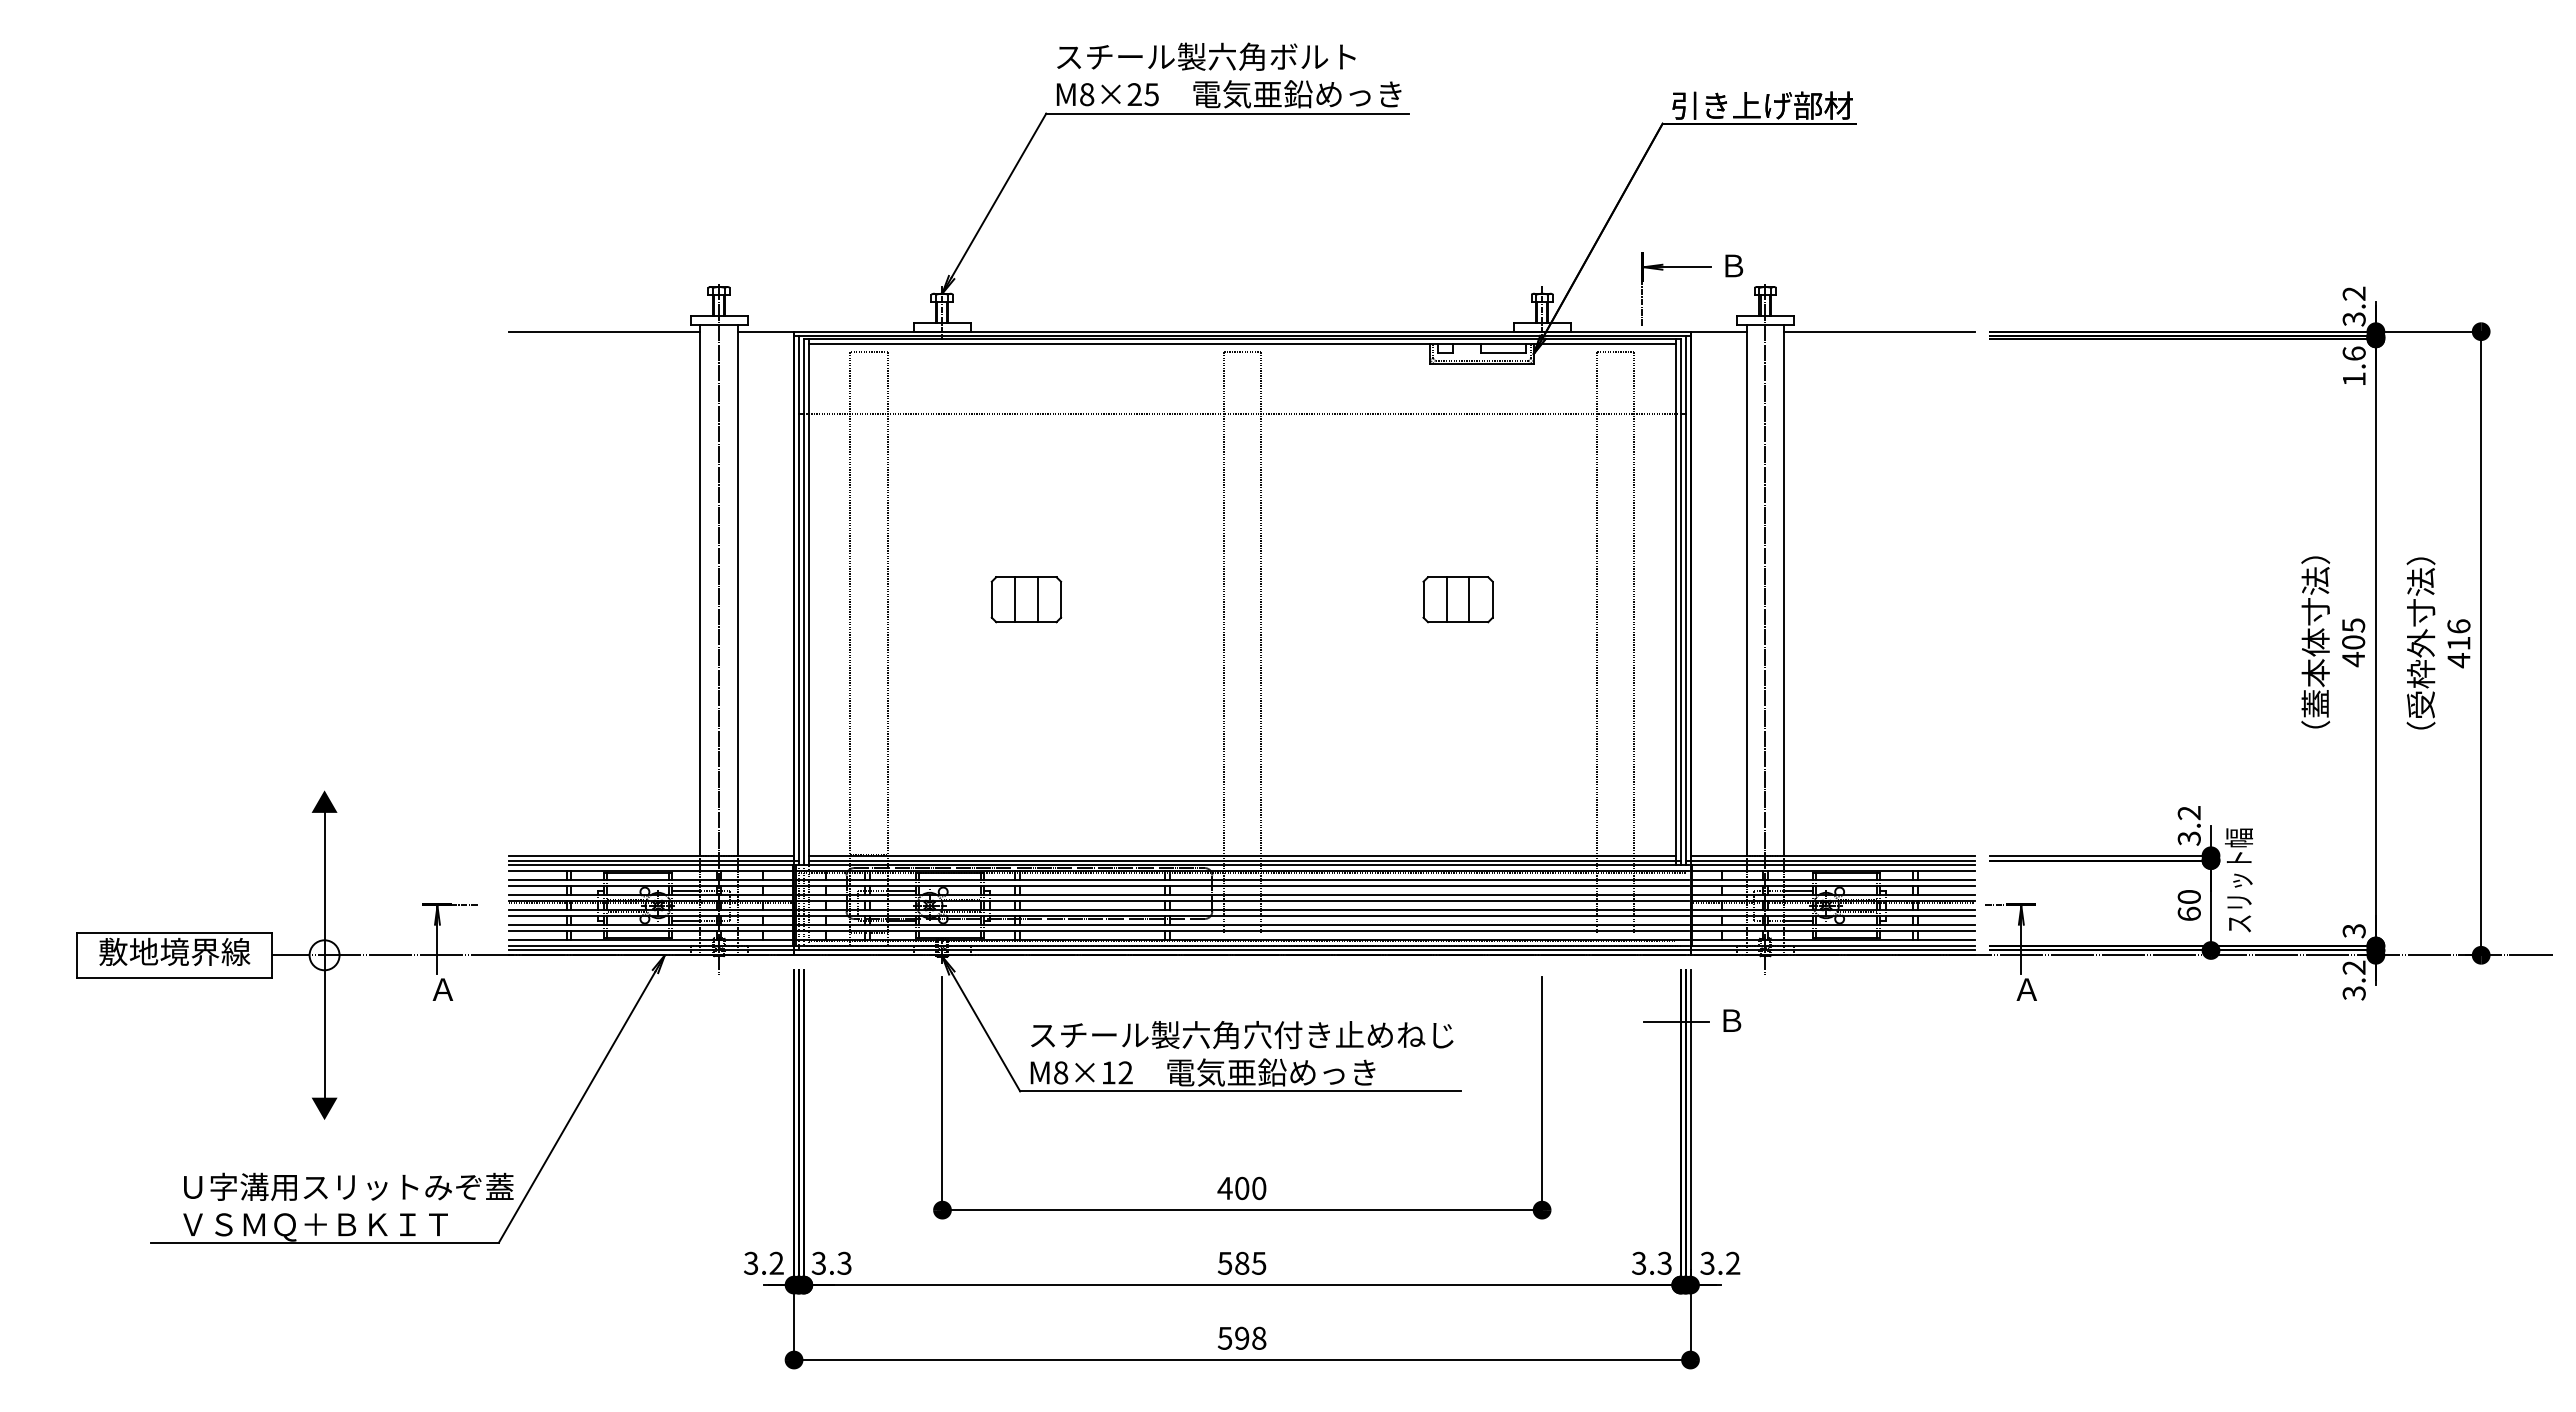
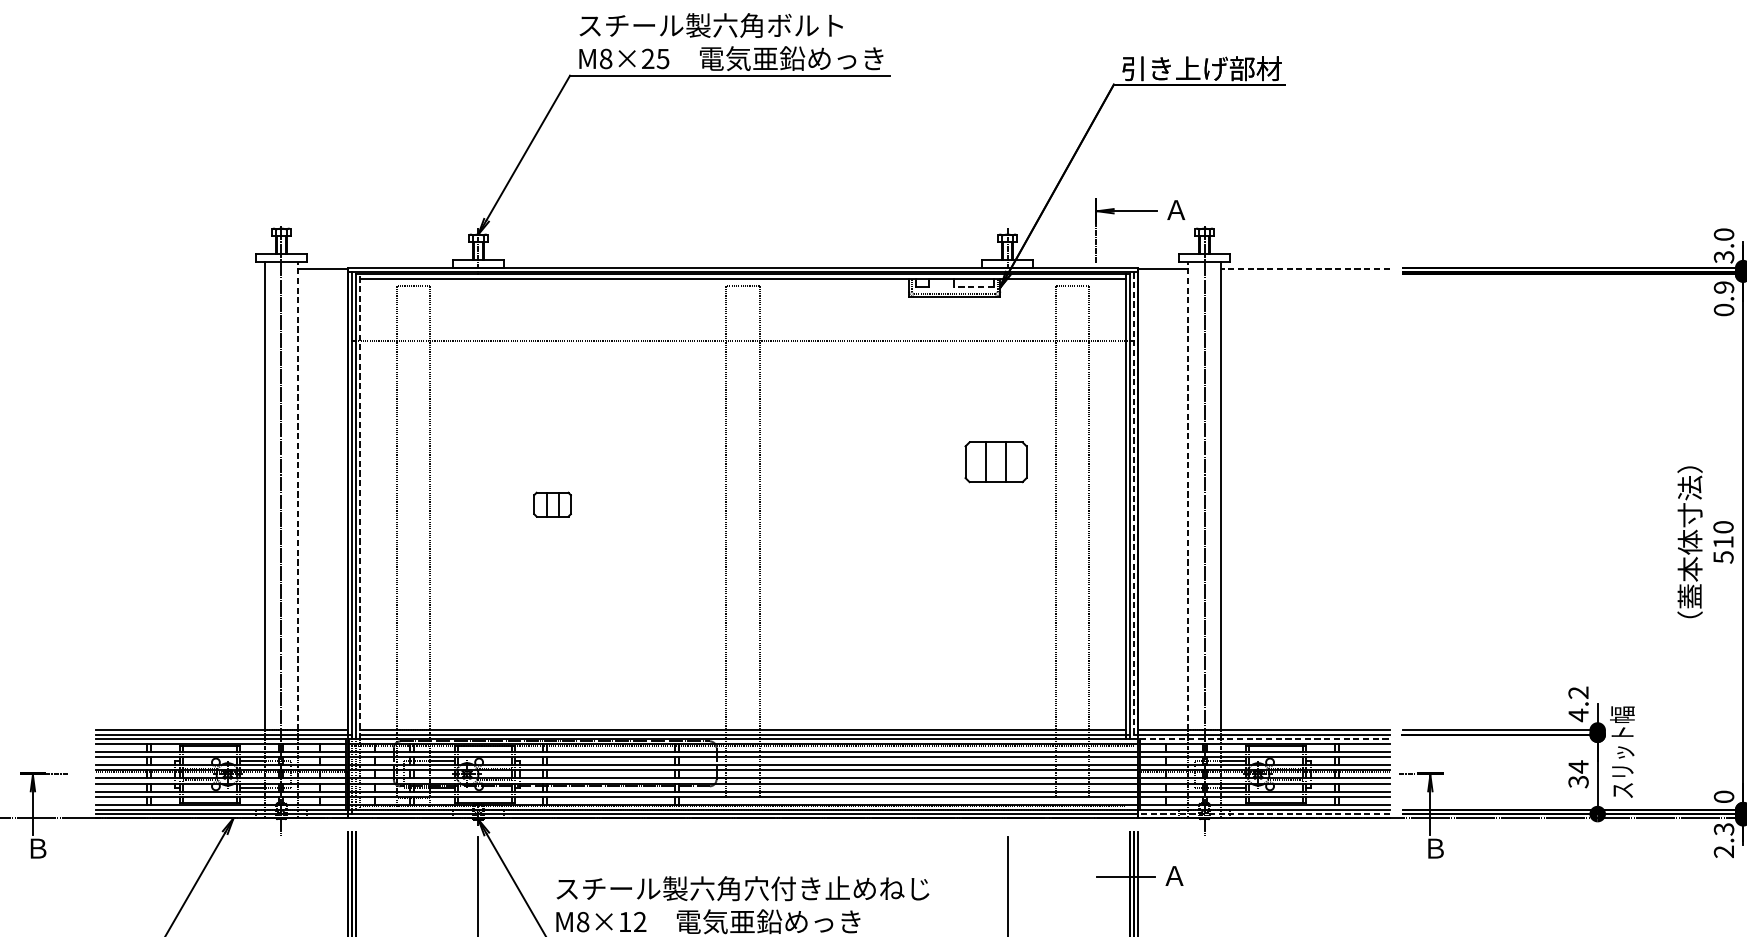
text: (1733, 265) -> (1176, 209), Ｂ -> Ａ
text: (2353, 293) -> (1723, 234), 3.2 -> 3.0
line: (604, 332) -> (180, 268), removed
line: (1879, 332) -> (1305, 268), solid -> dashed
line: (1503, 352) -> (973, 286), solid -> dashed
text: (2353, 366) -> (1723, 298), 1.6 -> 0.9
line: (737, 589) -> (297, 495), solid -> dashed
line: (1746, 589) -> (1187, 495), solid -> dashed
part: (1026, 599) -> (552, 504), size x0.6
part: (1457, 599) -> (995, 462), moved
line: (808, 601) -> (360, 506), solid -> dashed
line: (1685, 601) -> (1134, 506), solid -> dashed
text: (2353, 642) -> (1723, 542), 405 -> 510
text: (2188, 838) -> (1577, 715), 3.2 -> 4.2
line: (1833, 865) -> (1264, 739), solid -> dashed
text: (2188, 905) -> (1577, 774), 60 -> 34
text: (2353, 931) -> (1723, 797), 3 -> 0
line: (1832, 950) -> (1263, 814), solid -> dashed
text: (2354, 980) -> (1724, 840), 3.2 -> 2.3
text: (442, 989) -> (37, 848), Ａ -> Ｂ
text: (2026, 989) -> (1434, 848), Ａ -> Ｂ
text: (1731, 1020) -> (1174, 875), Ｂ -> Ａ

